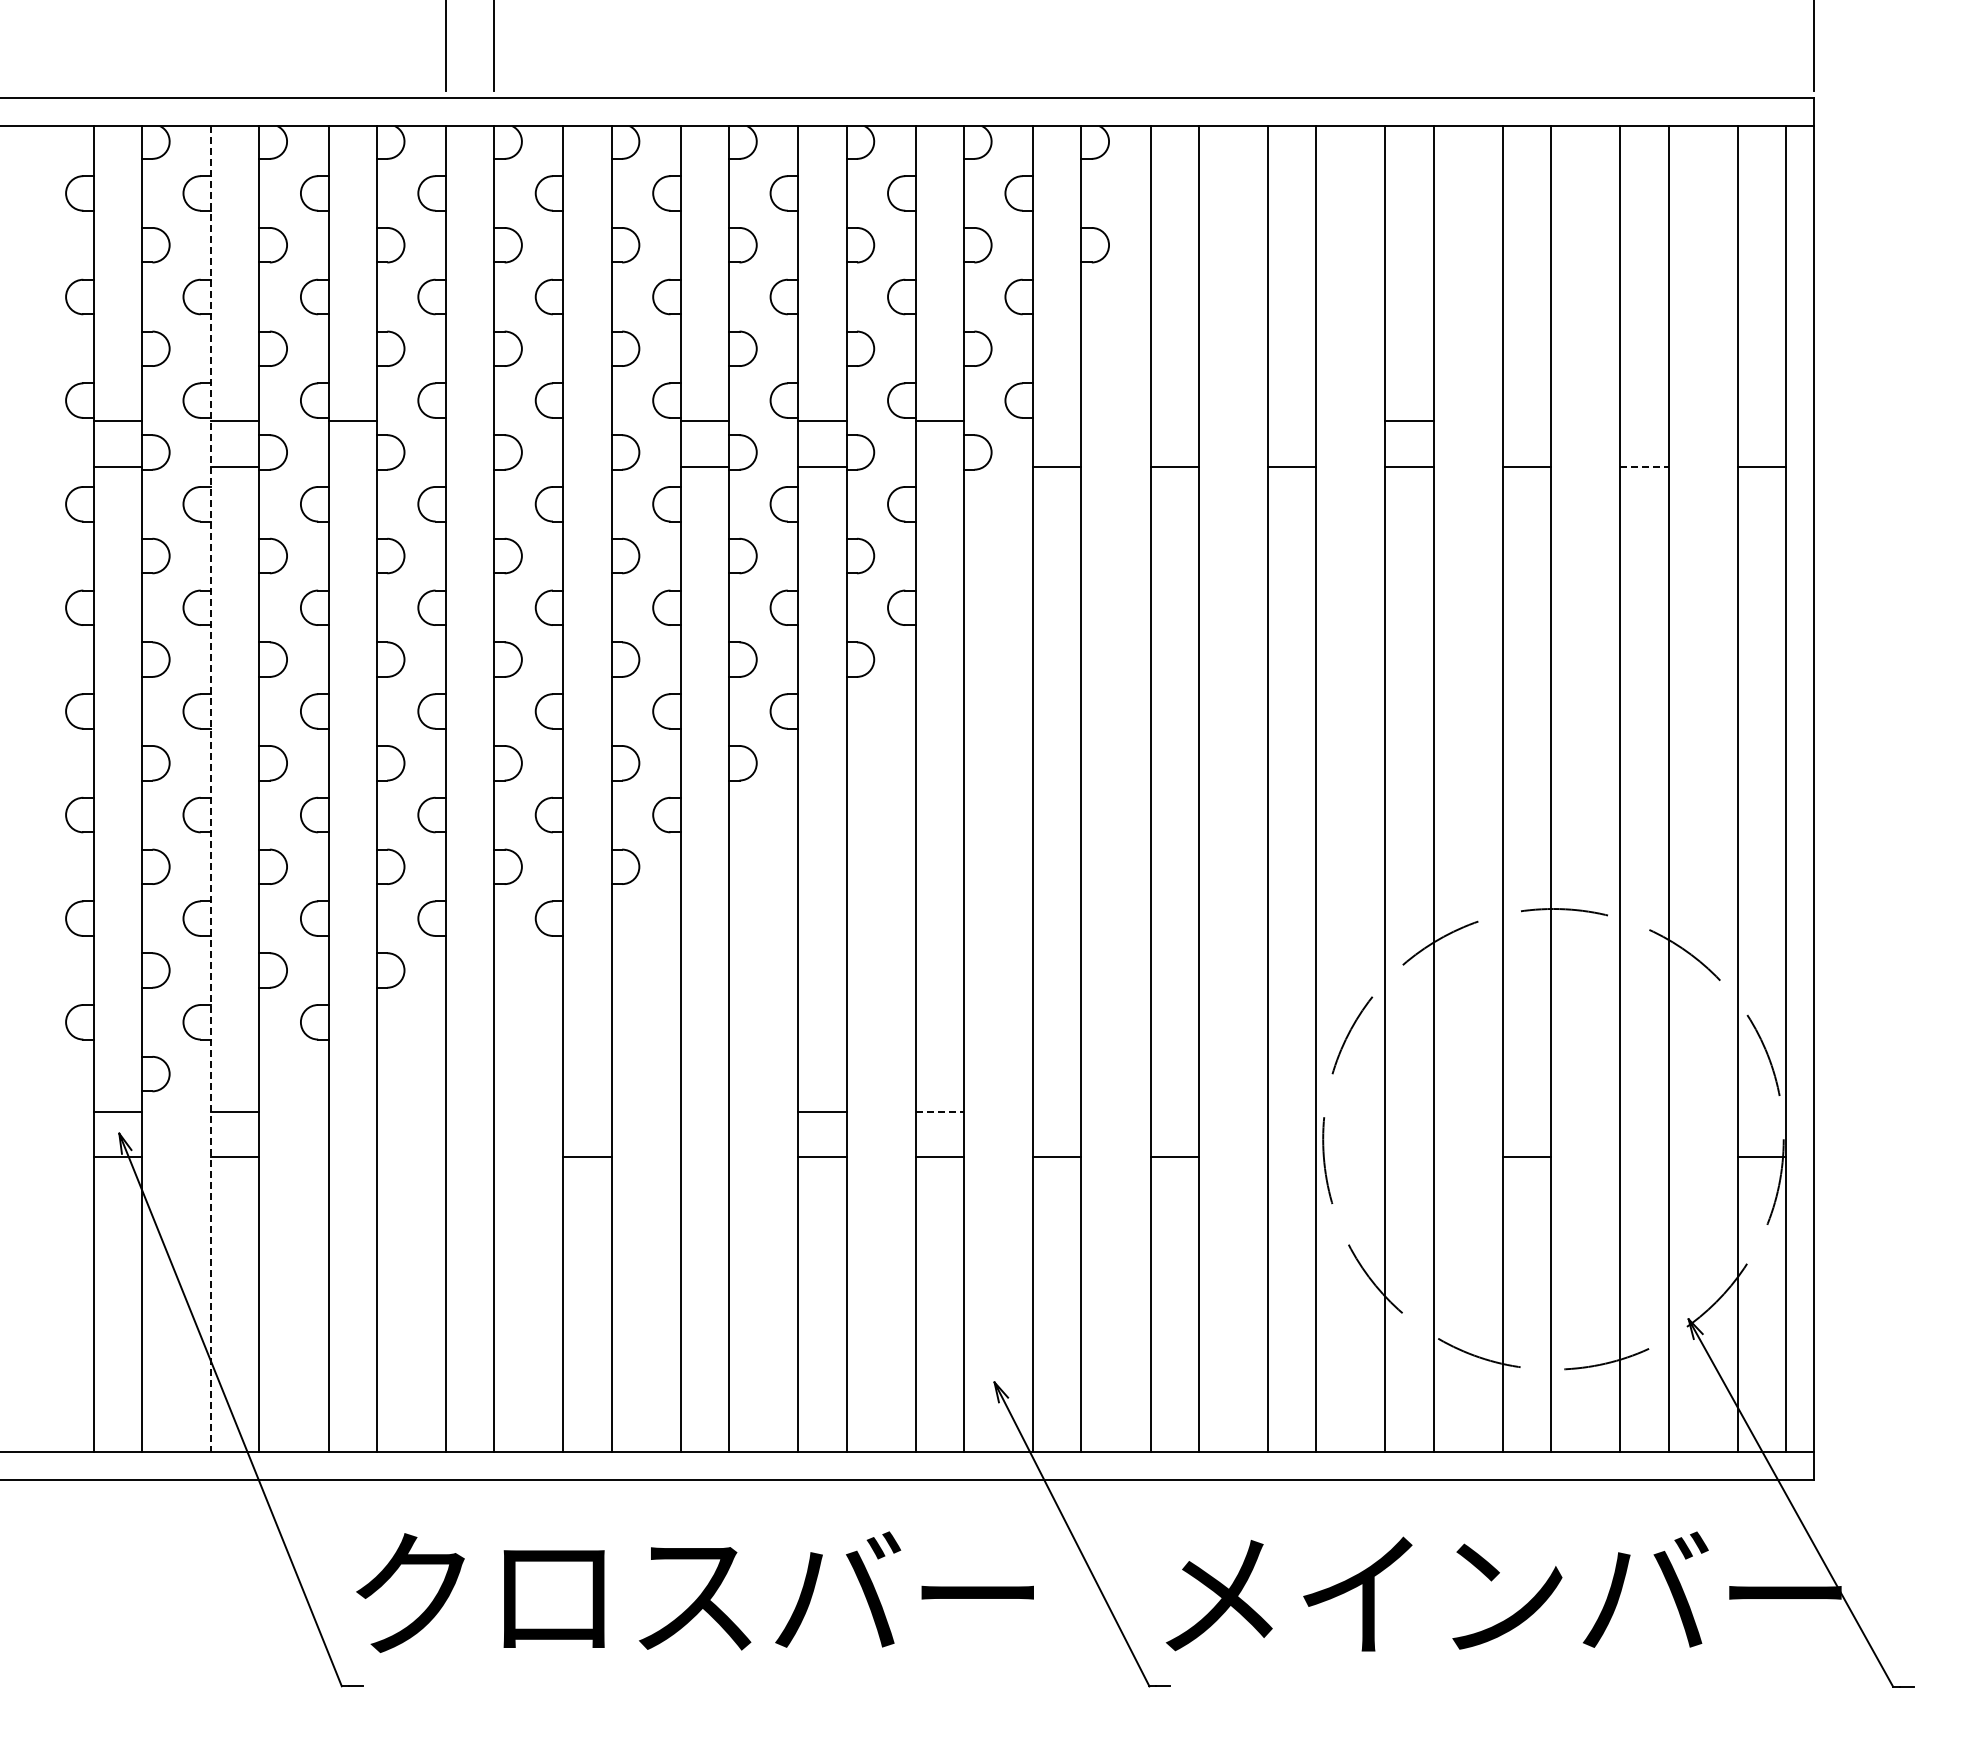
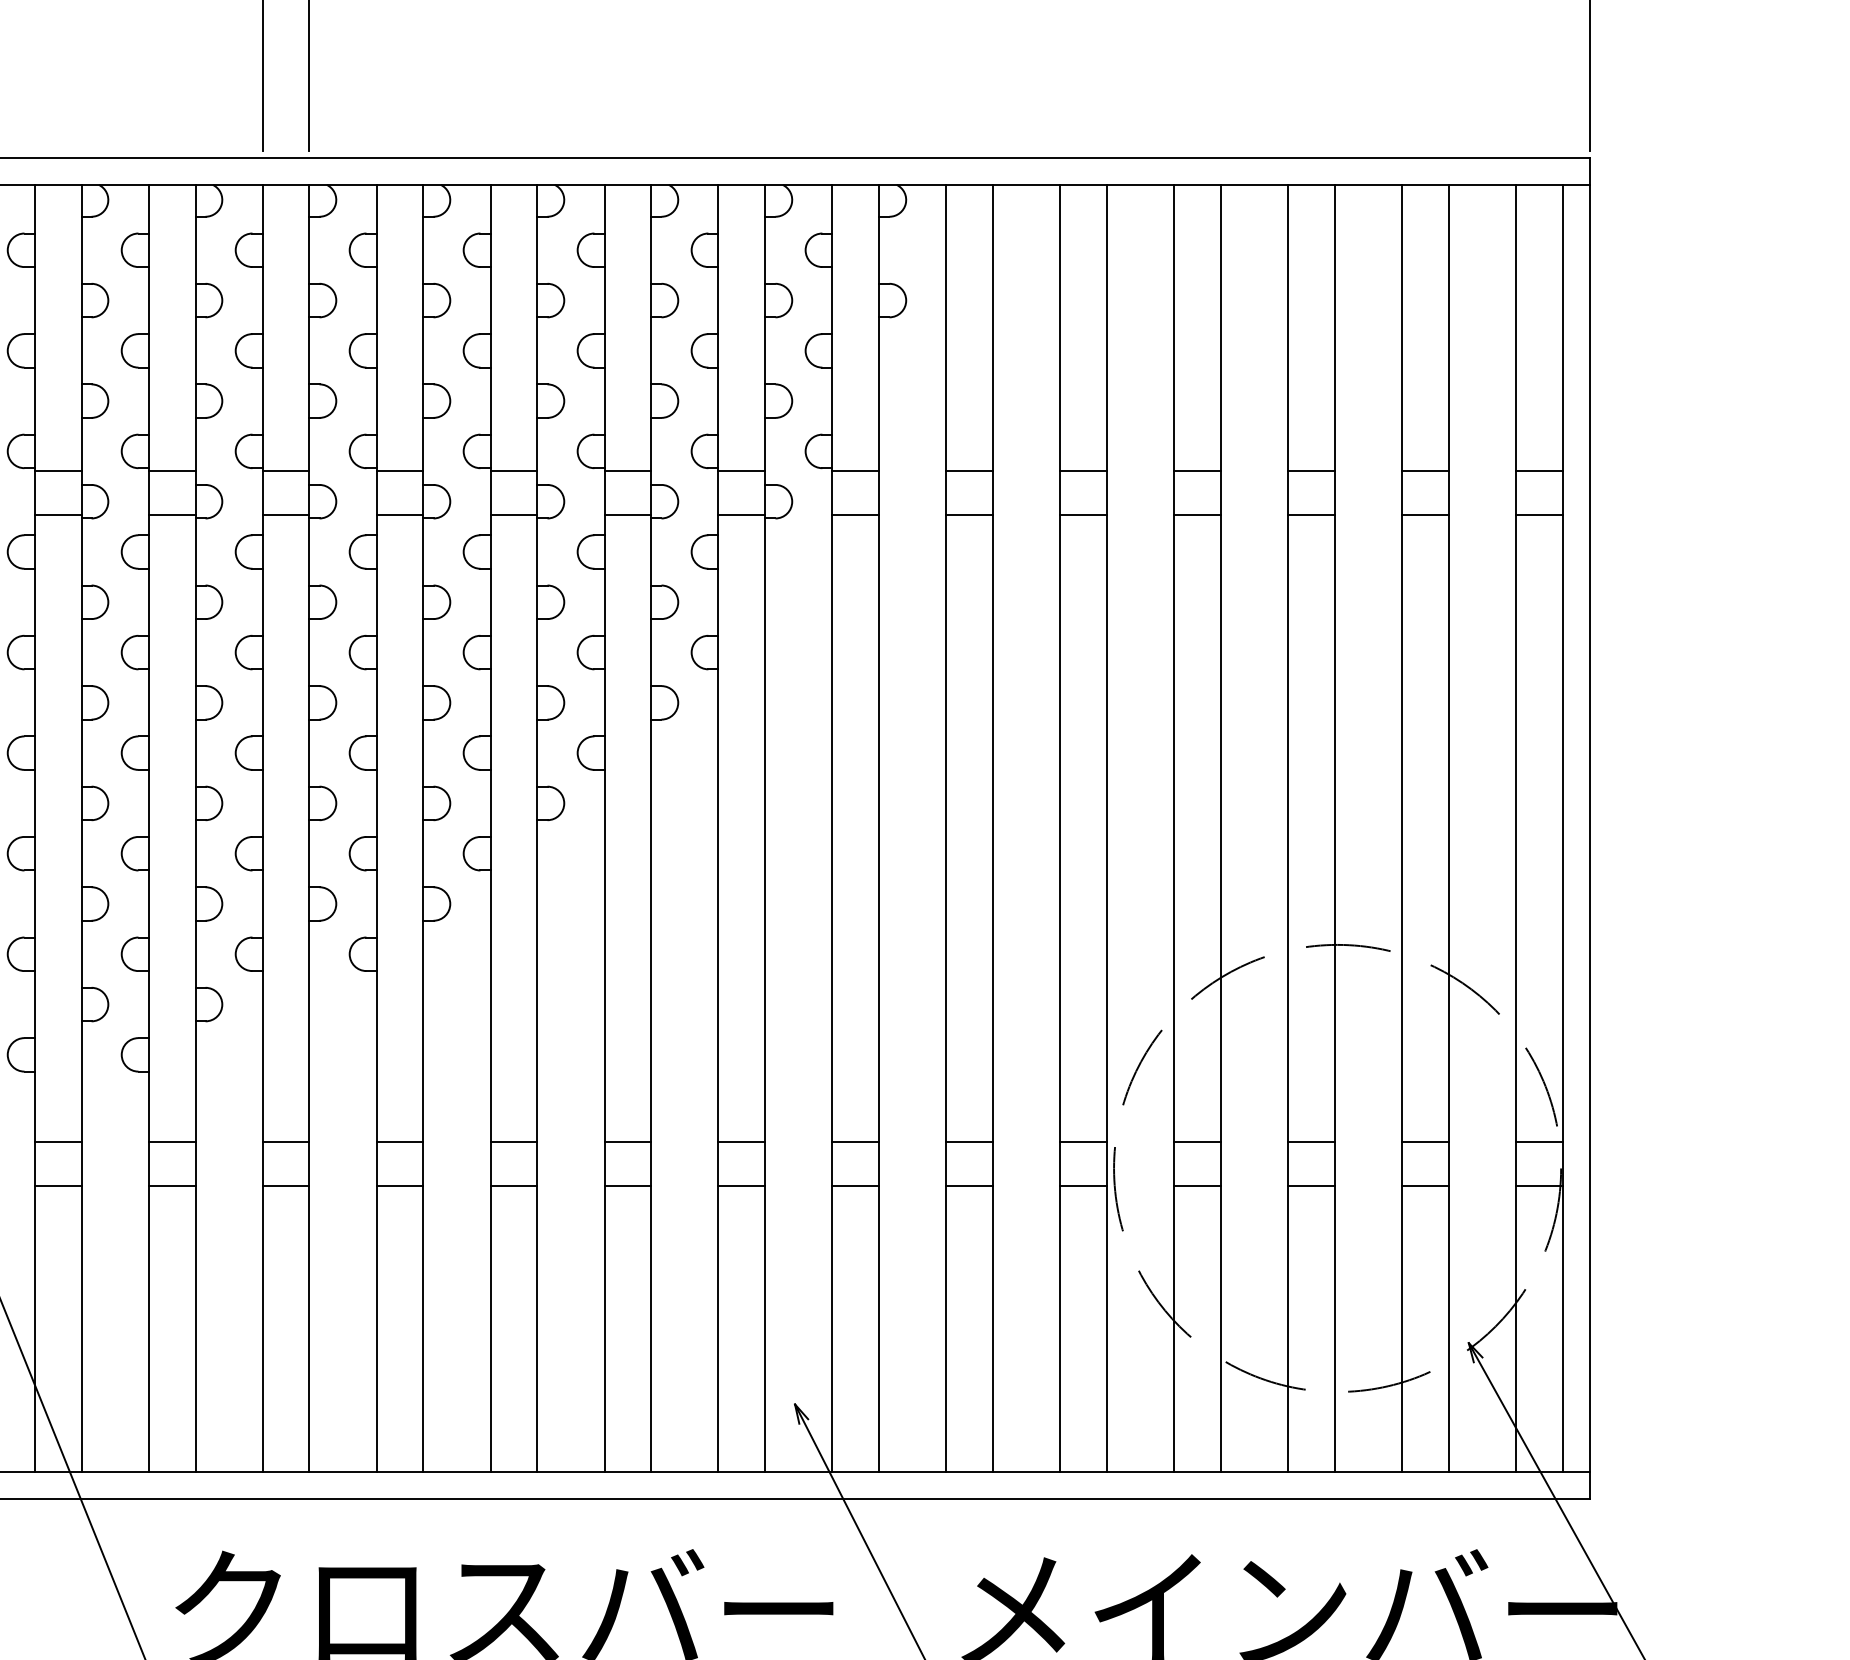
line: (469, 420) -> (285, 470), added
line: (587, 420) -> (399, 470), added
line: (1057, 420) -> (856, 470), added
line: (1174, 420) -> (969, 470), added
line: (1291, 420) -> (1083, 470), added
line: (1526, 420) -> (1311, 470), added
line: (1644, 420) -> (1425, 470), added
line: (1761, 420) -> (1539, 470), added
line: (352, 466) -> (171, 515), added
line: (469, 466) -> (285, 515), added
line: (587, 466) -> (399, 515), added
line: (939, 466) -> (741, 515), added
line: (1644, 466) -> (1425, 515), dashed -> solid
line: (211, 789) -> (34, 828), dashed -> solid
line: (352, 1111) -> (171, 1141), added
line: (469, 1111) -> (285, 1141), added
line: (587, 1111) -> (399, 1141), added
line: (704, 1111) -> (513, 1141), added
line: (940, 1111) -> (742, 1141), dashed -> solid
line: (1057, 1111) -> (856, 1141), added
line: (1174, 1111) -> (969, 1141), added
line: (1291, 1111) -> (1083, 1141), added
line: (1409, 1111) -> (1197, 1141), added
line: (1526, 1111) -> (1311, 1141), added
line: (1644, 1111) -> (1425, 1141), added
line: (1761, 1111) -> (1539, 1141), added
line: (352, 1157) -> (171, 1186), added
line: (469, 1157) -> (285, 1186), added
line: (704, 1157) -> (513, 1186), added
line: (1291, 1157) -> (1083, 1186), added
line: (1409, 1157) -> (1197, 1186), added
line: (1644, 1157) -> (1425, 1186), added

